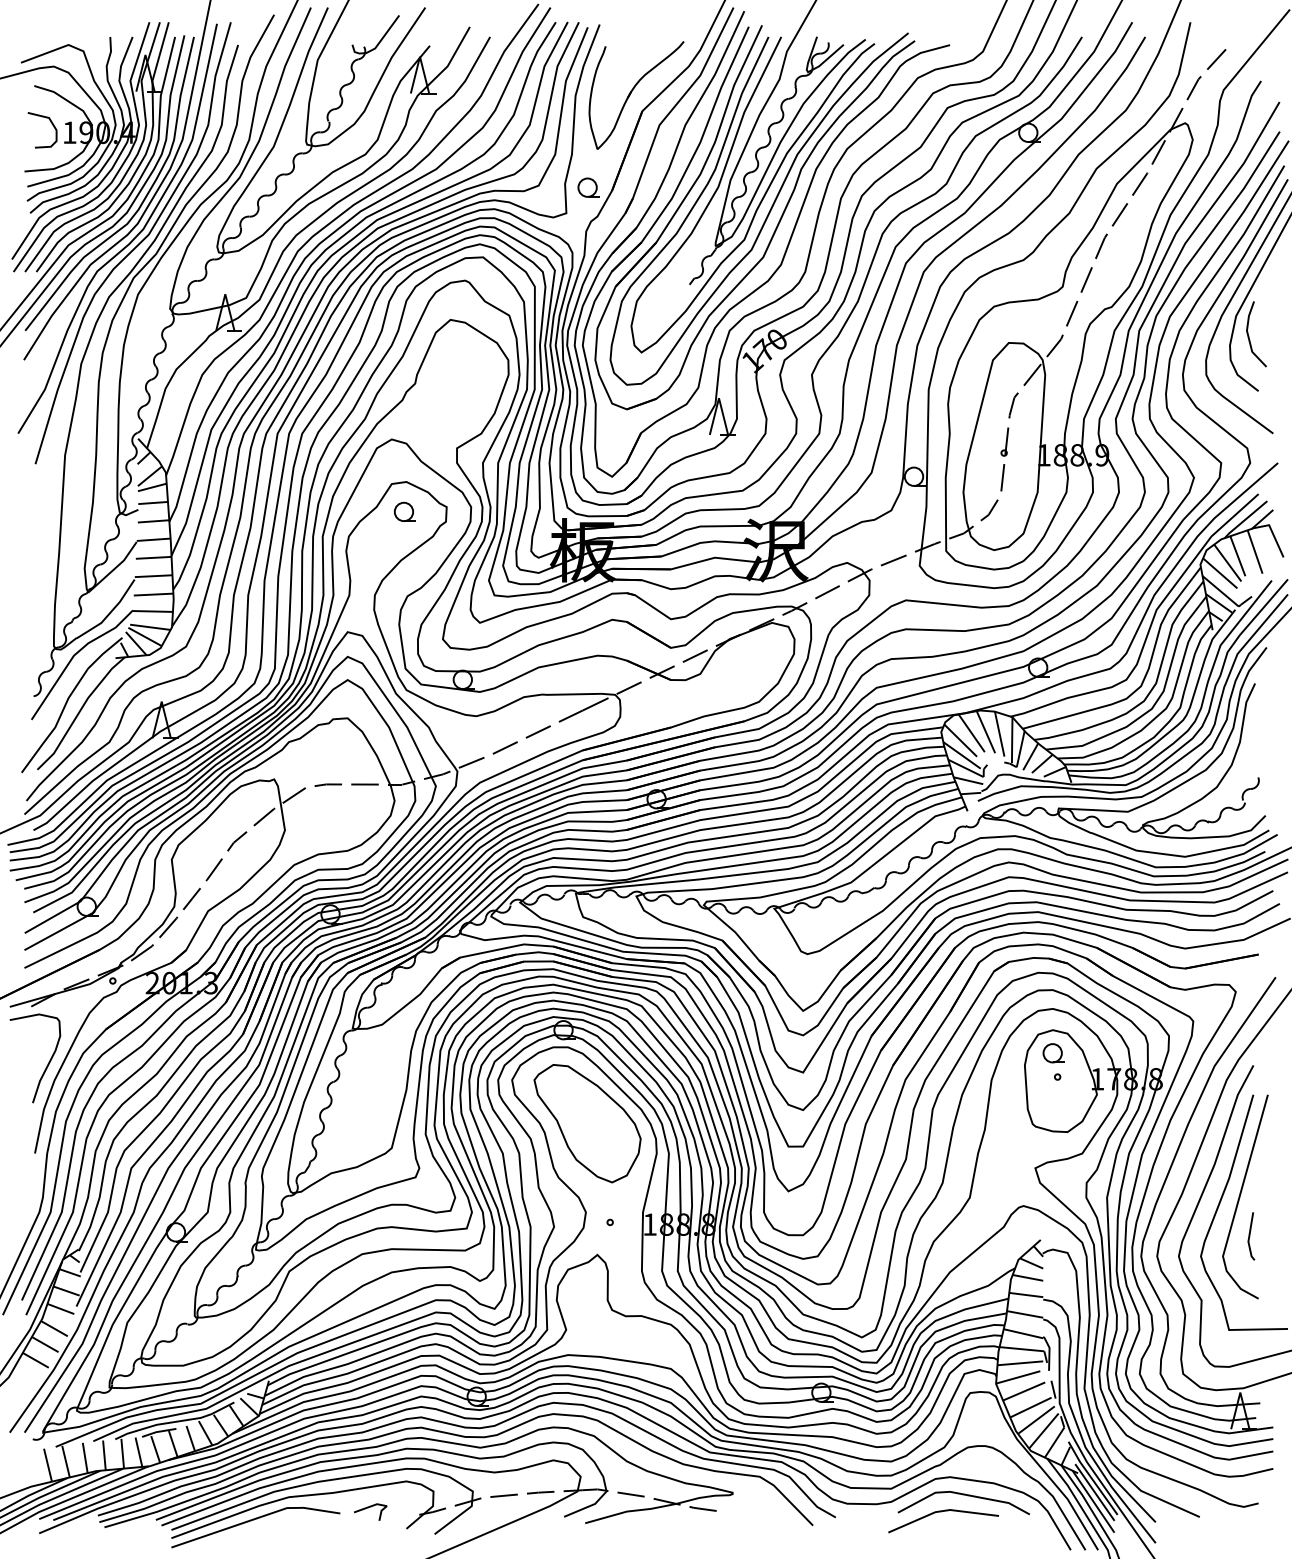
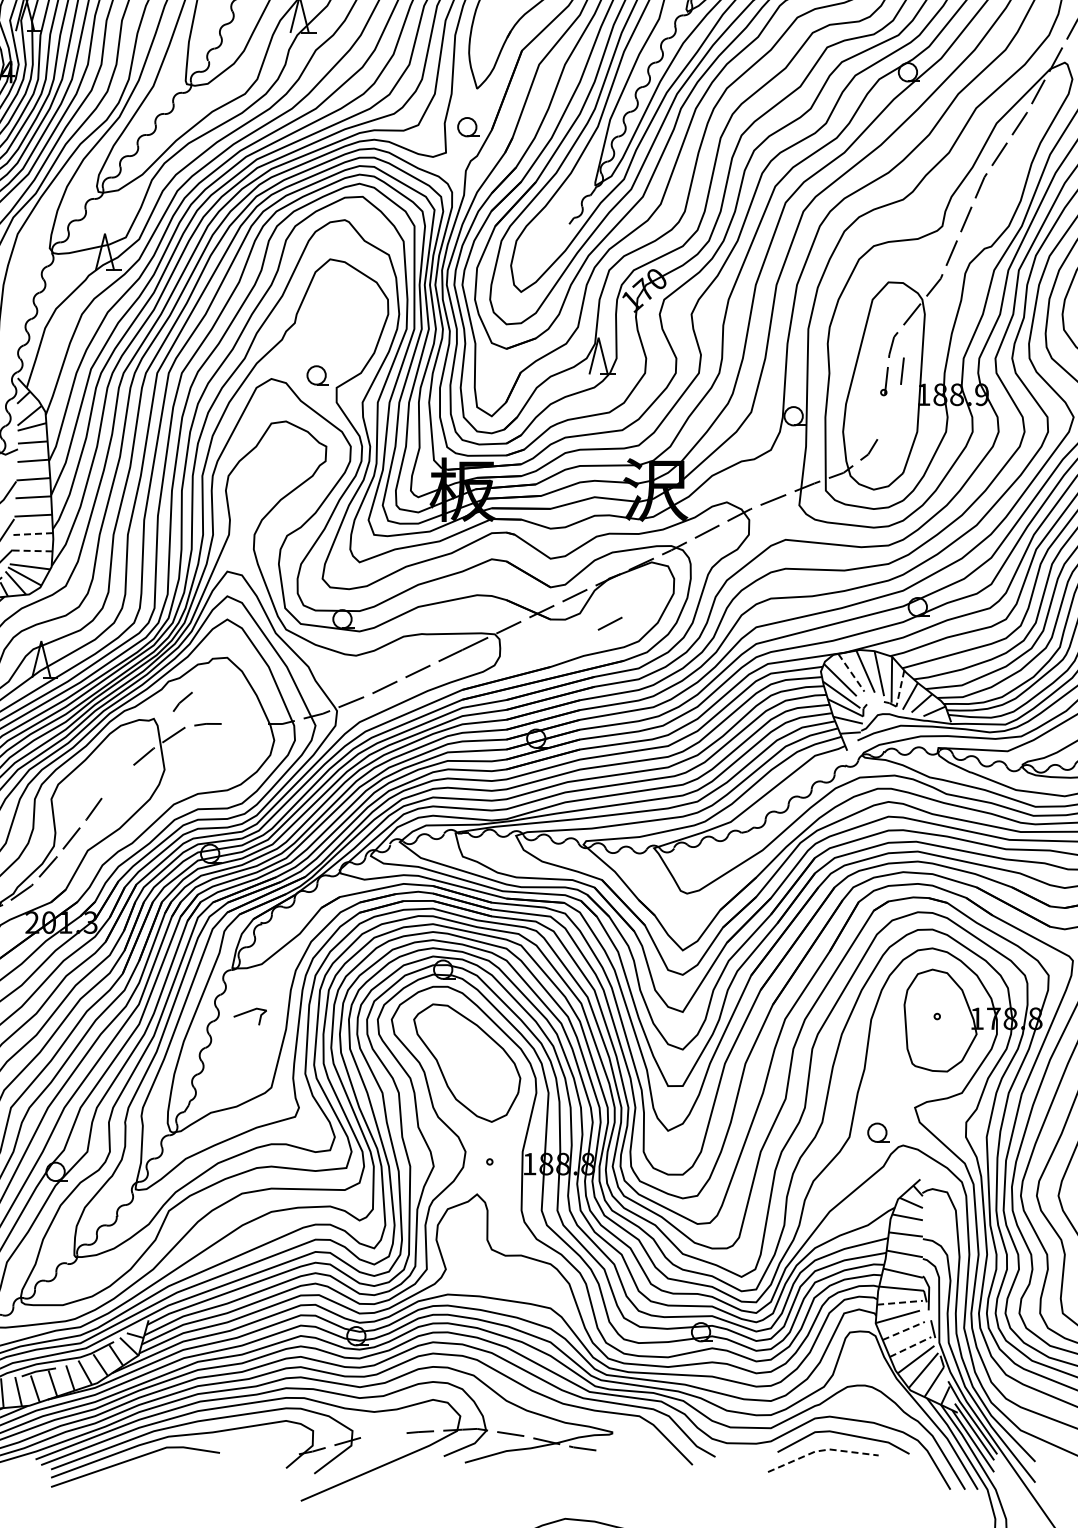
line: (1002, 477) -> (902, 370), moved
part: (404, 511) -> (317, 374), moved
line: (153, 594) -> (33, 533), solid -> dashed
line: (152, 611) -> (32, 550), solid -> dashed
line: (730, 684) -> (610, 623), added
line: (971, 733) -> (851, 672), solid -> dashed
line: (1020, 749) -> (900, 688), solid -> dashed
line: (364, 784) -> (244, 723), removed
part: (237, 841) -> (183, 701), moved
part: (1053, 1053) -> (878, 1132), moved
line: (1020, 1363) -> (900, 1302), solid -> dashed
line: (1024, 1391) -> (904, 1330), solid -> dashed
line: (1030, 1407) -> (910, 1346), solid -> dashed
line: (503, 1495) -> (383, 1434), removed
line: (368, 1508) -> (248, 1012), moved
line: (942, 1511) -> (822, 1450), solid -> dashed

